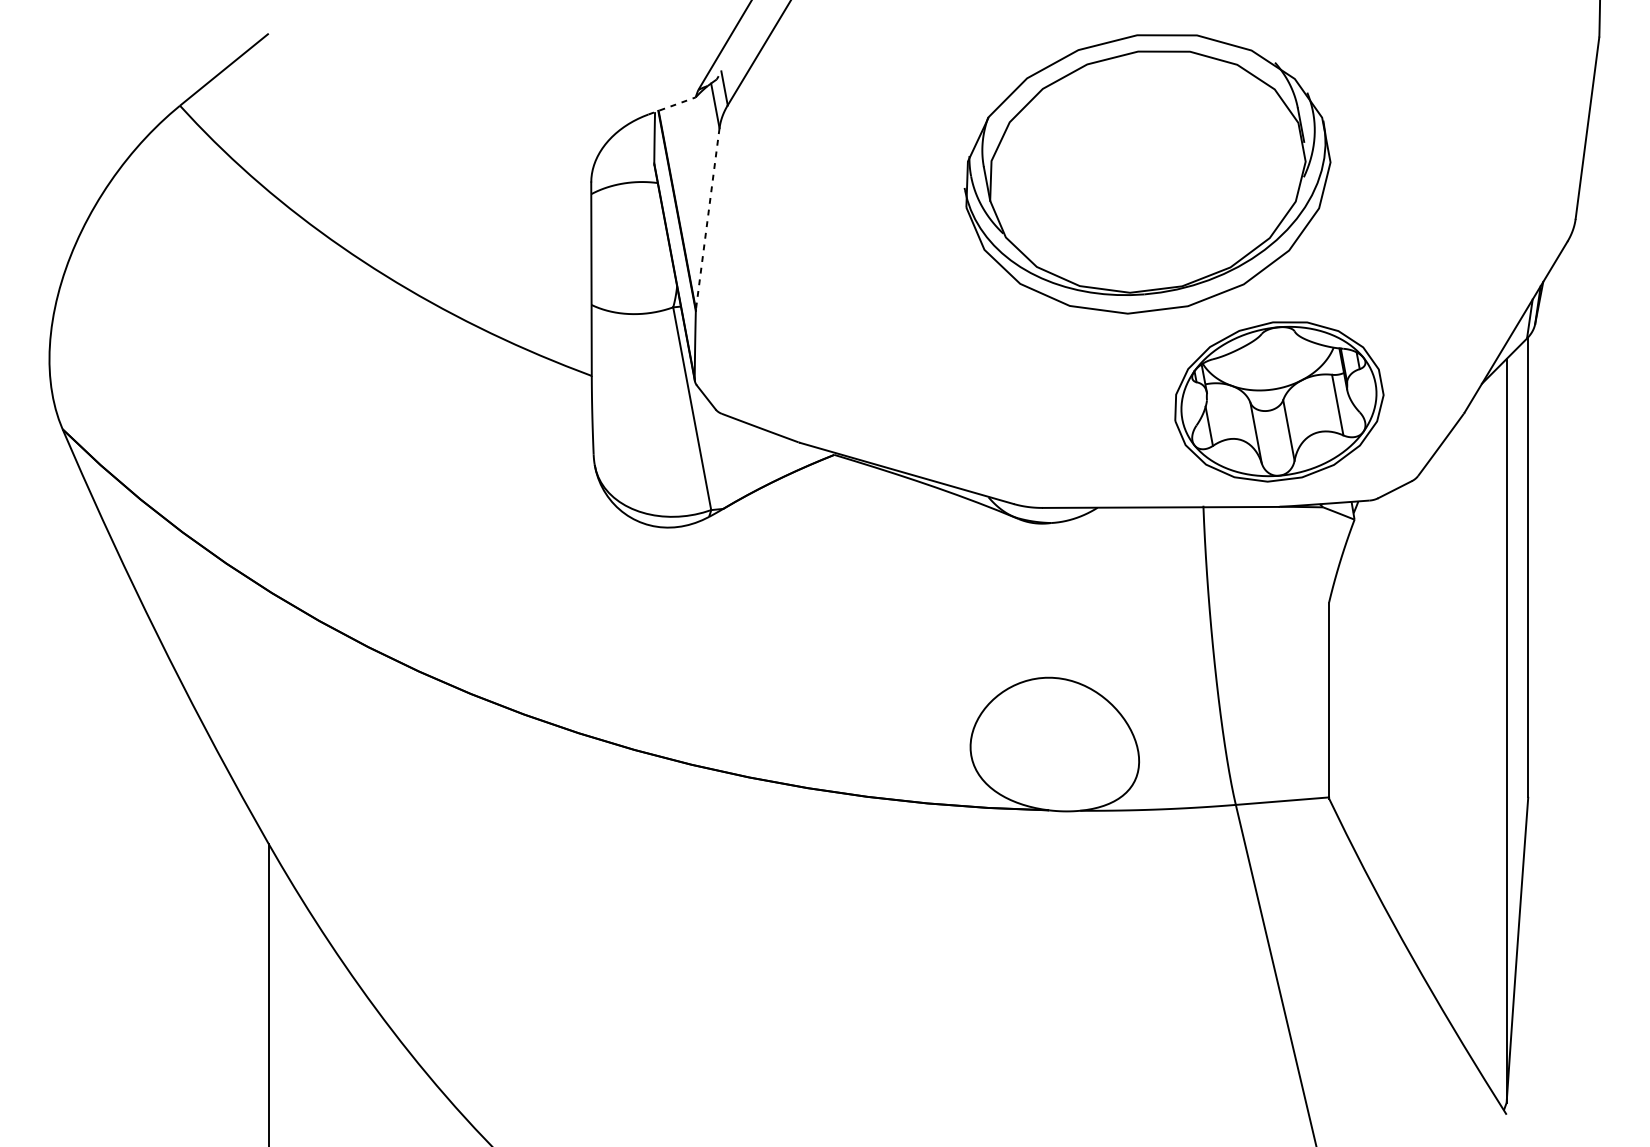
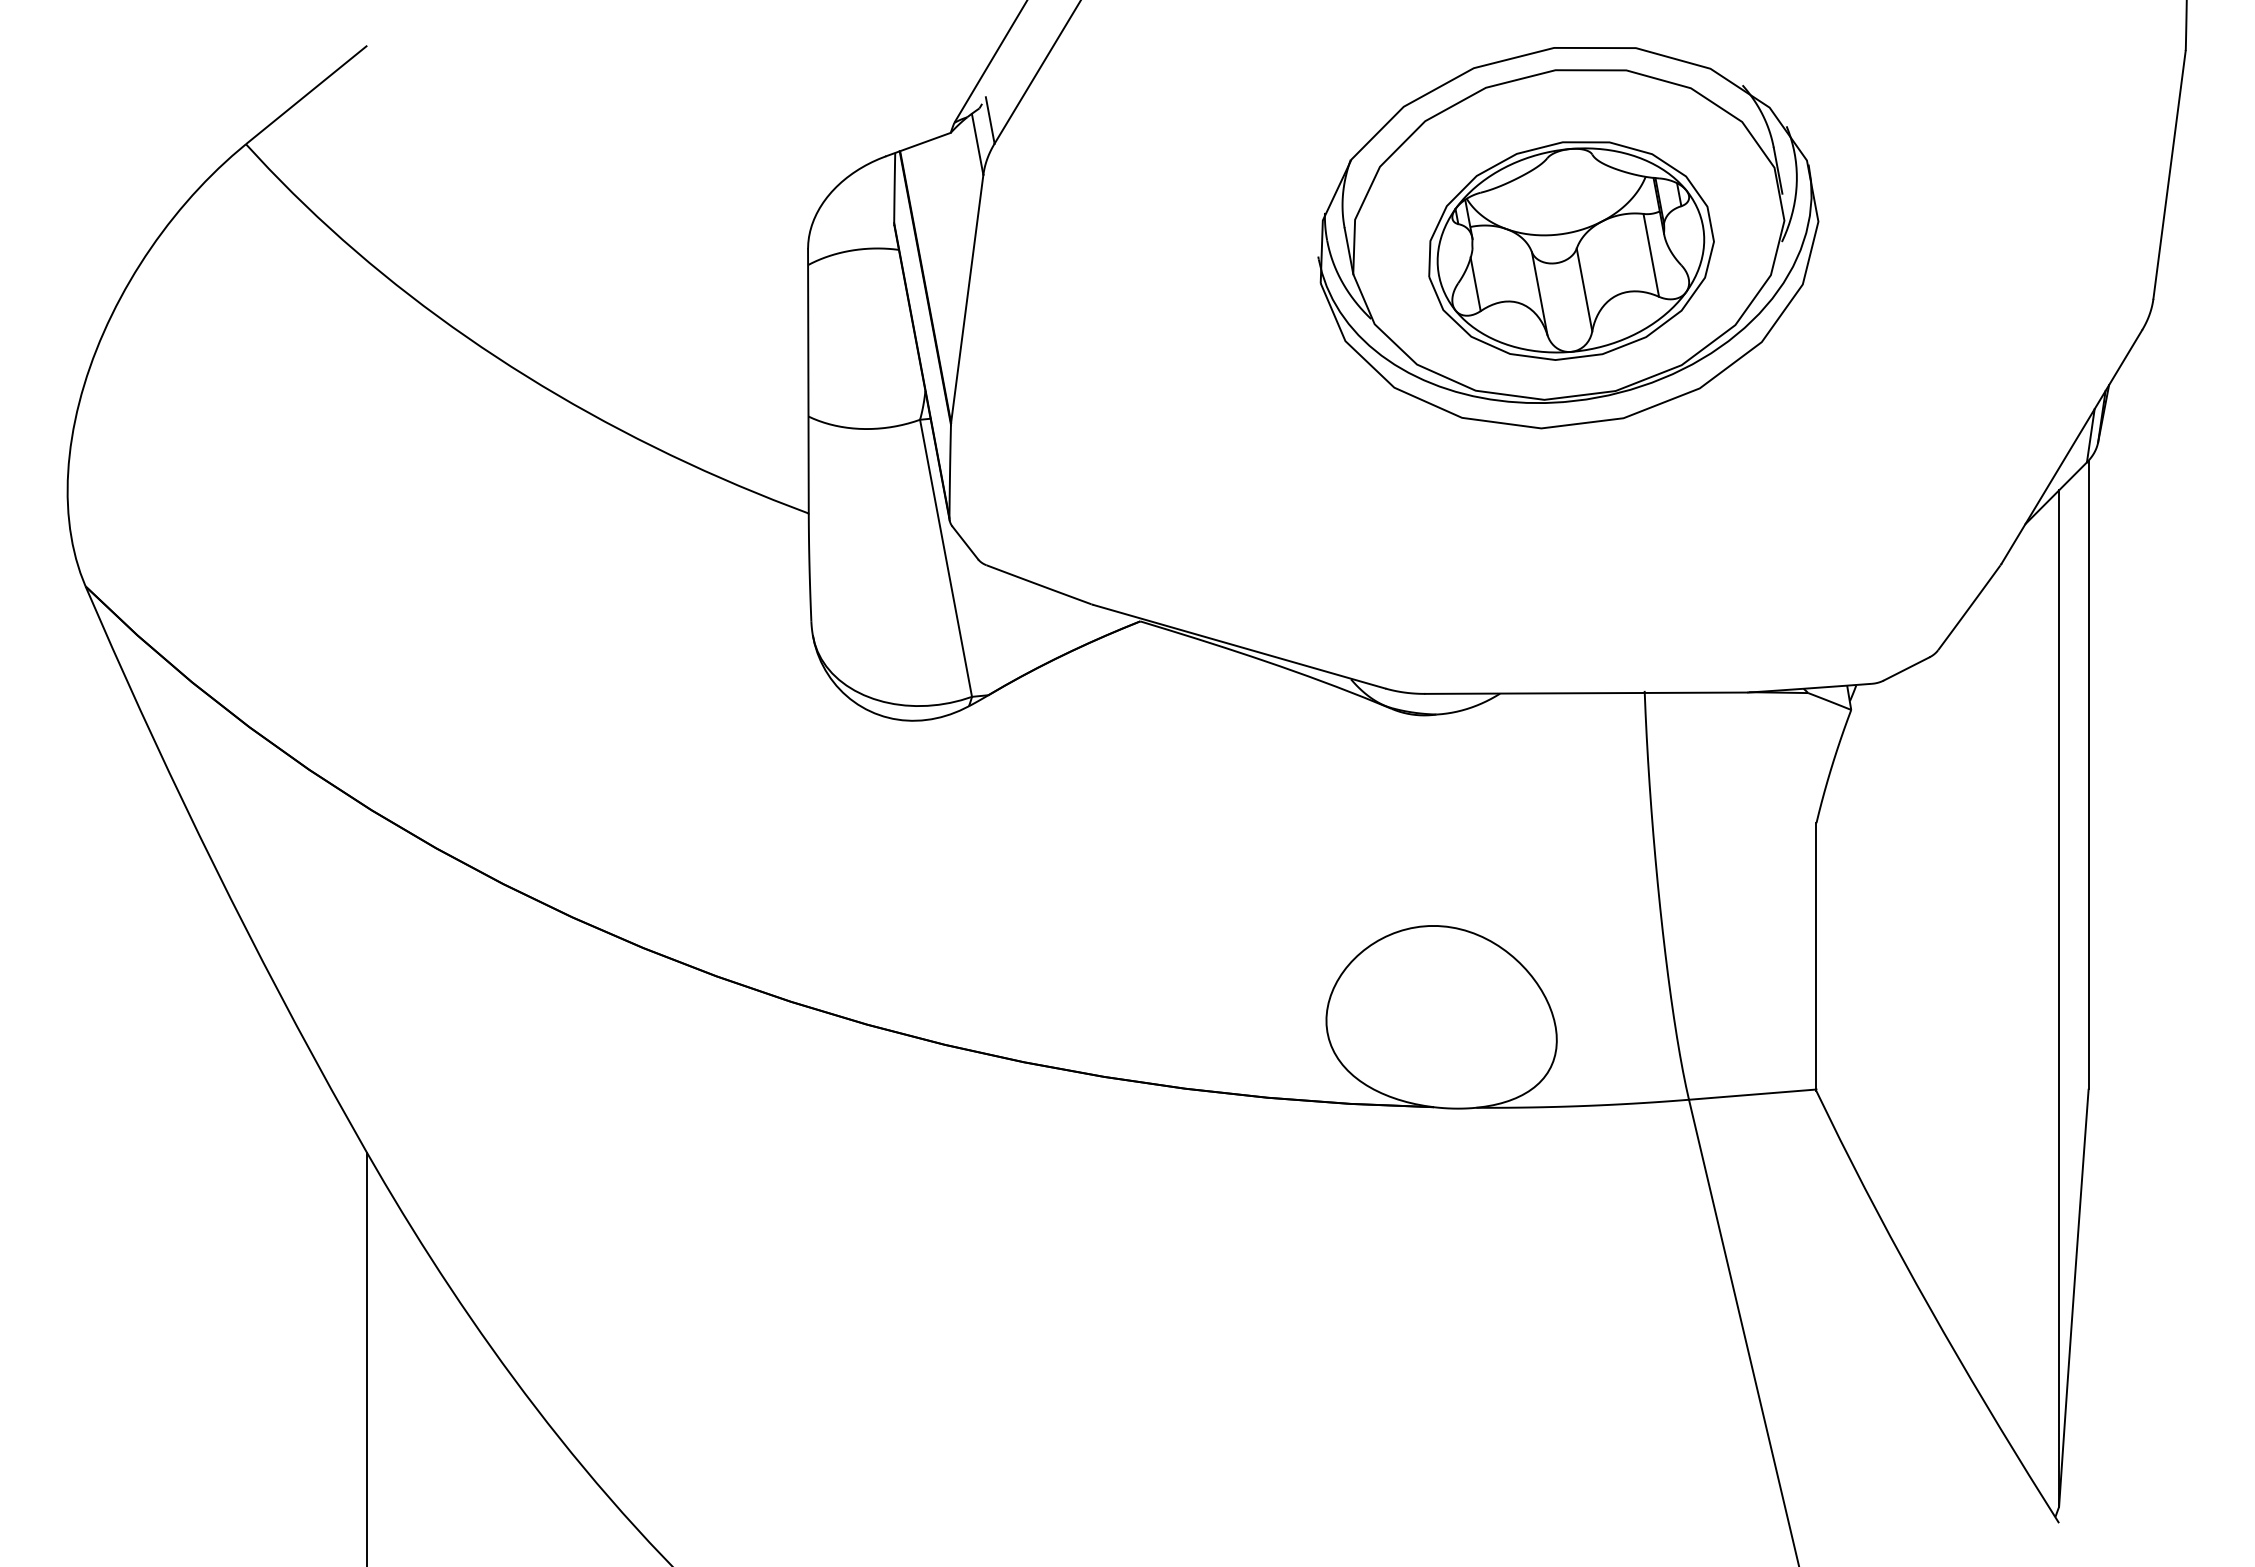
line: (672, 105) -> (919, 144), dashed -> solid
line: (707, 218) -> (967, 298), dashed -> solid
part: (1279, 401) -> (1571, 250), moved

